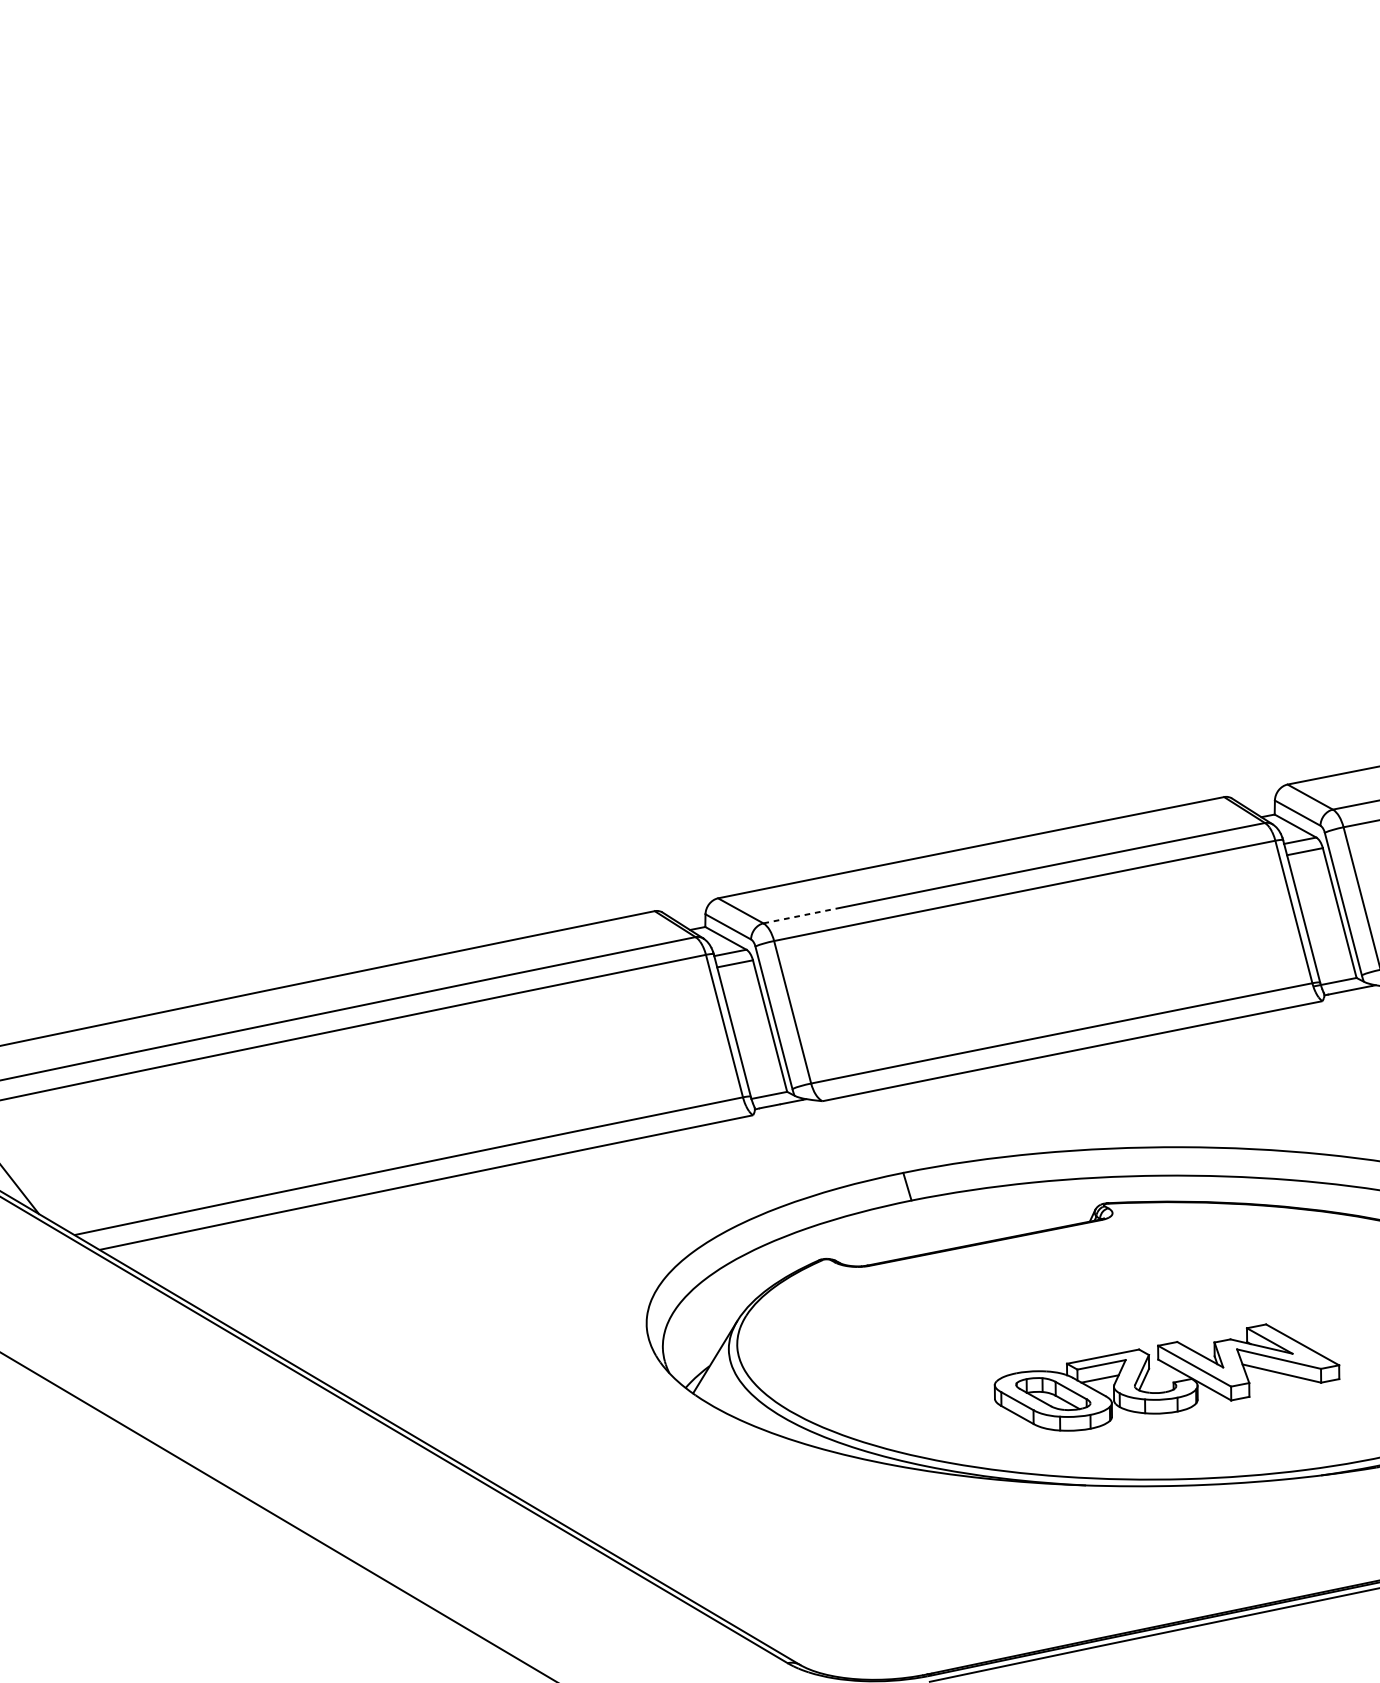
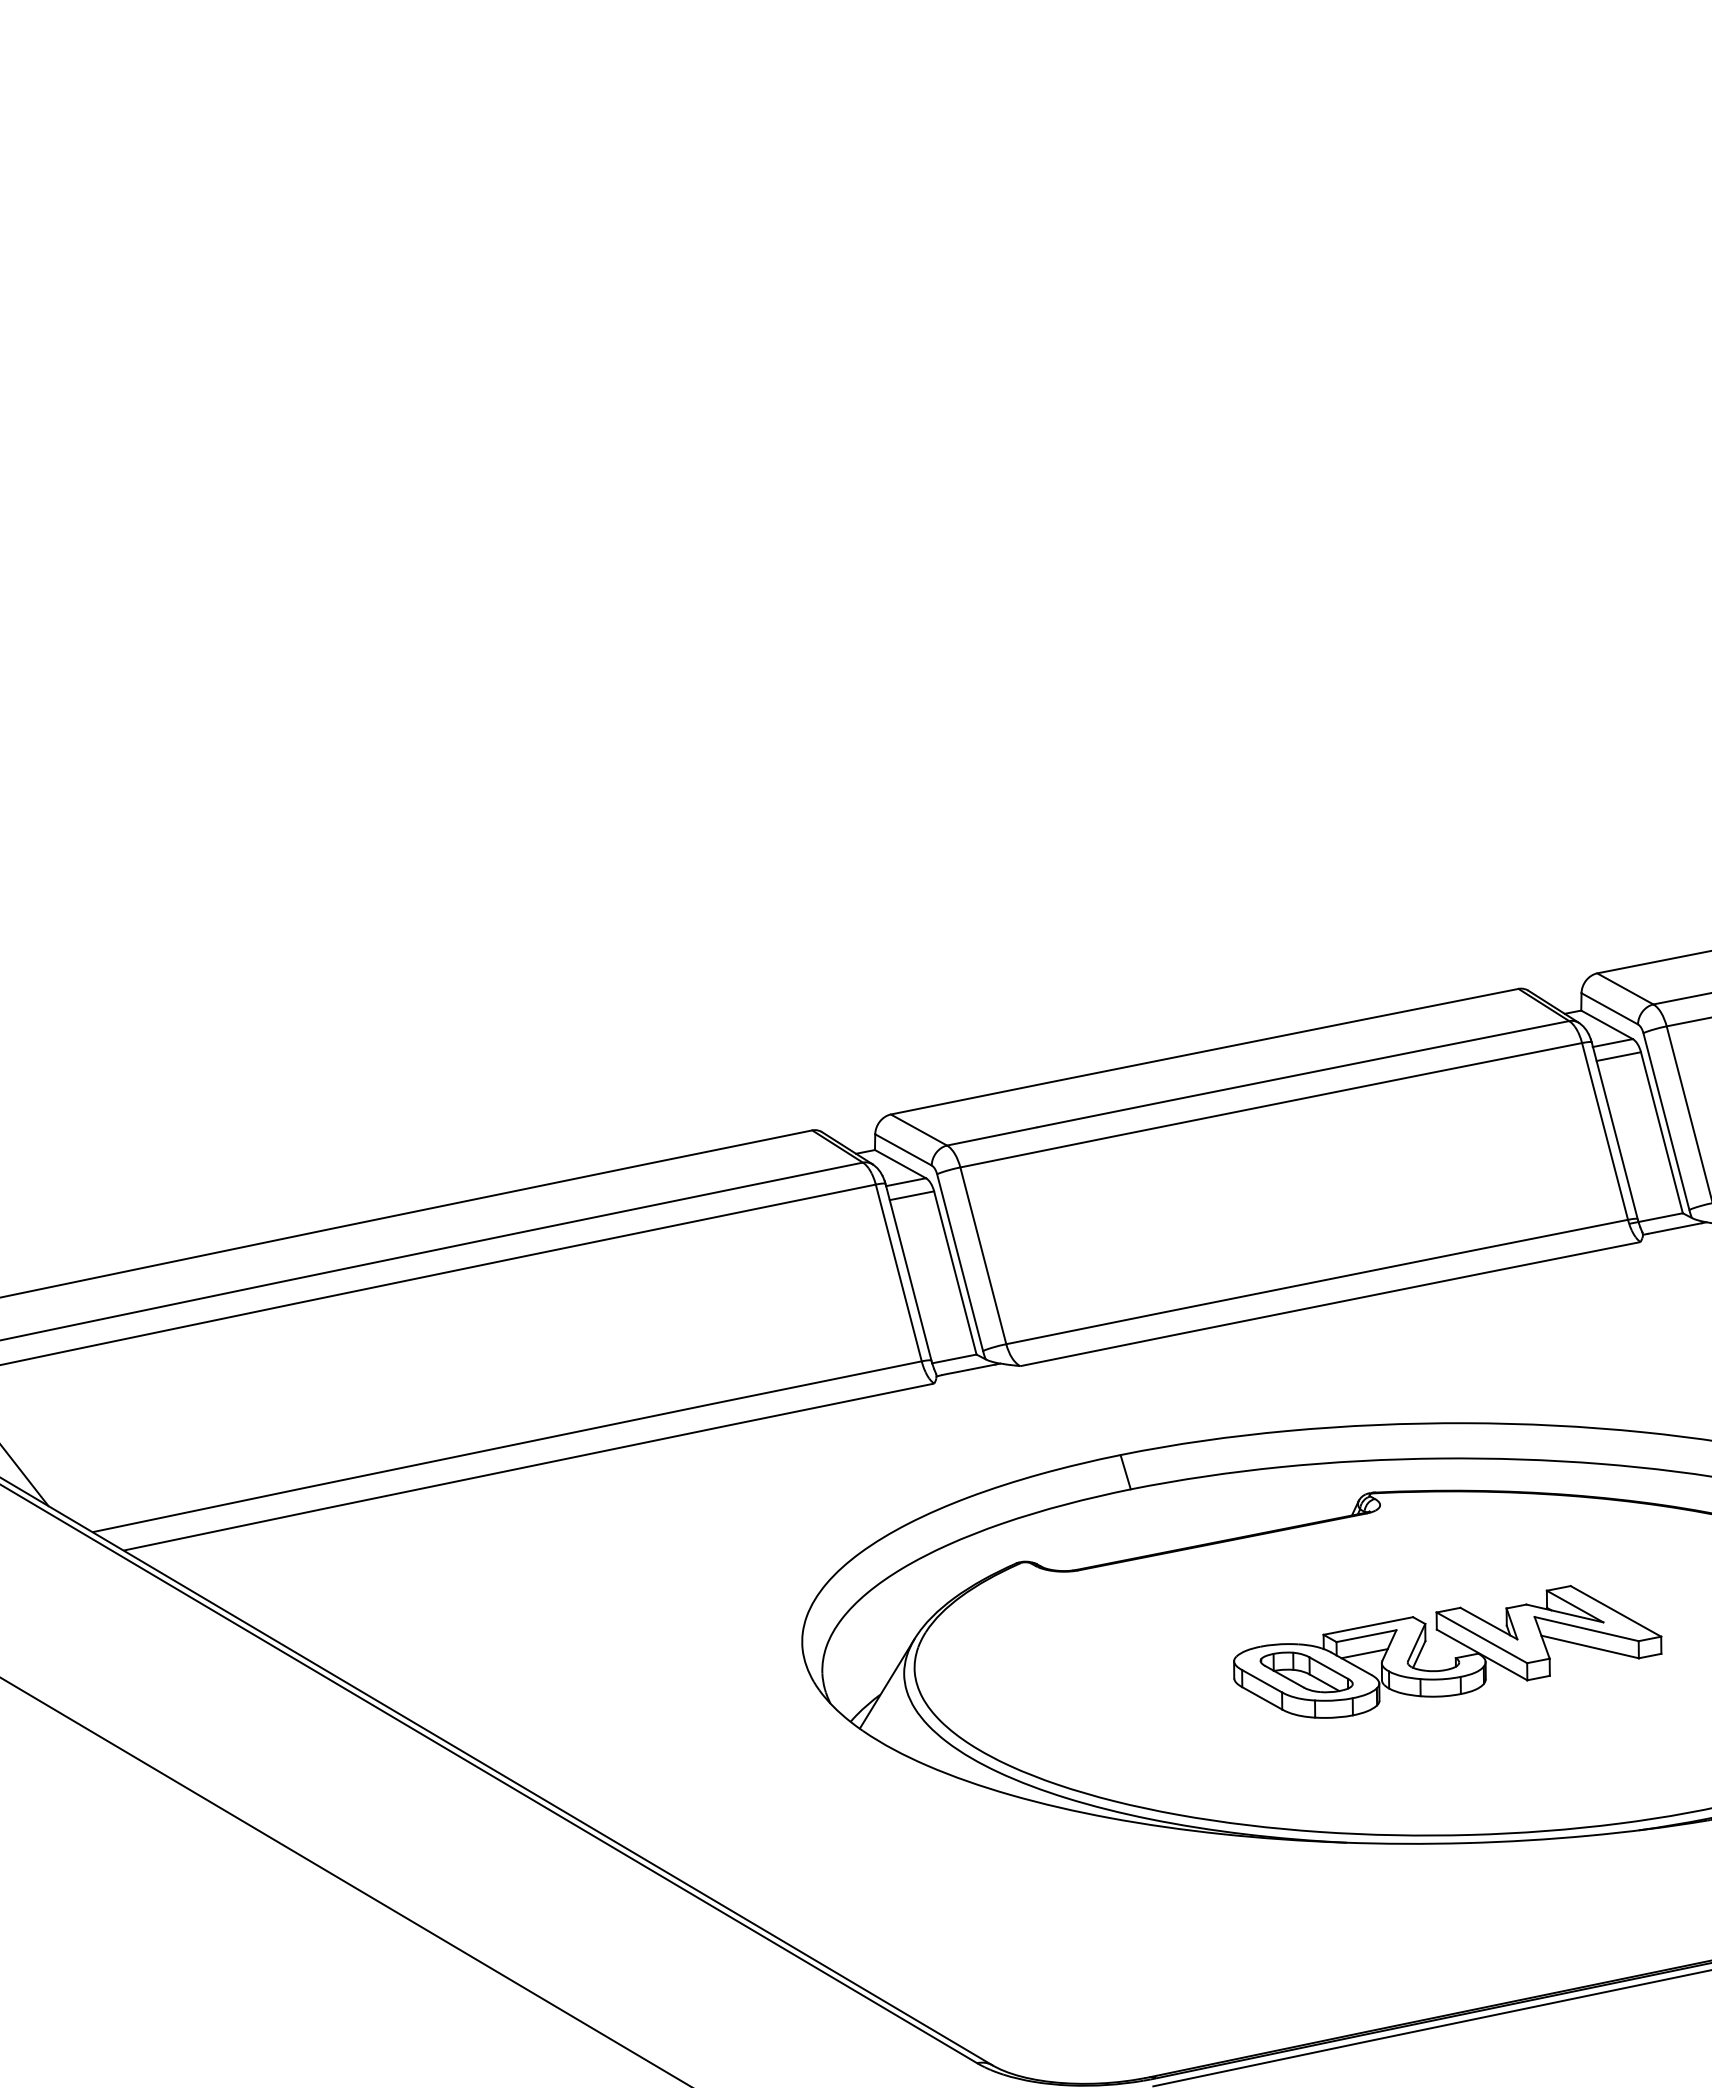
line: (799, 916) -> (991, 1136), dashed -> solid
part: (1172, 1382) -> (1454, 1657), moved

